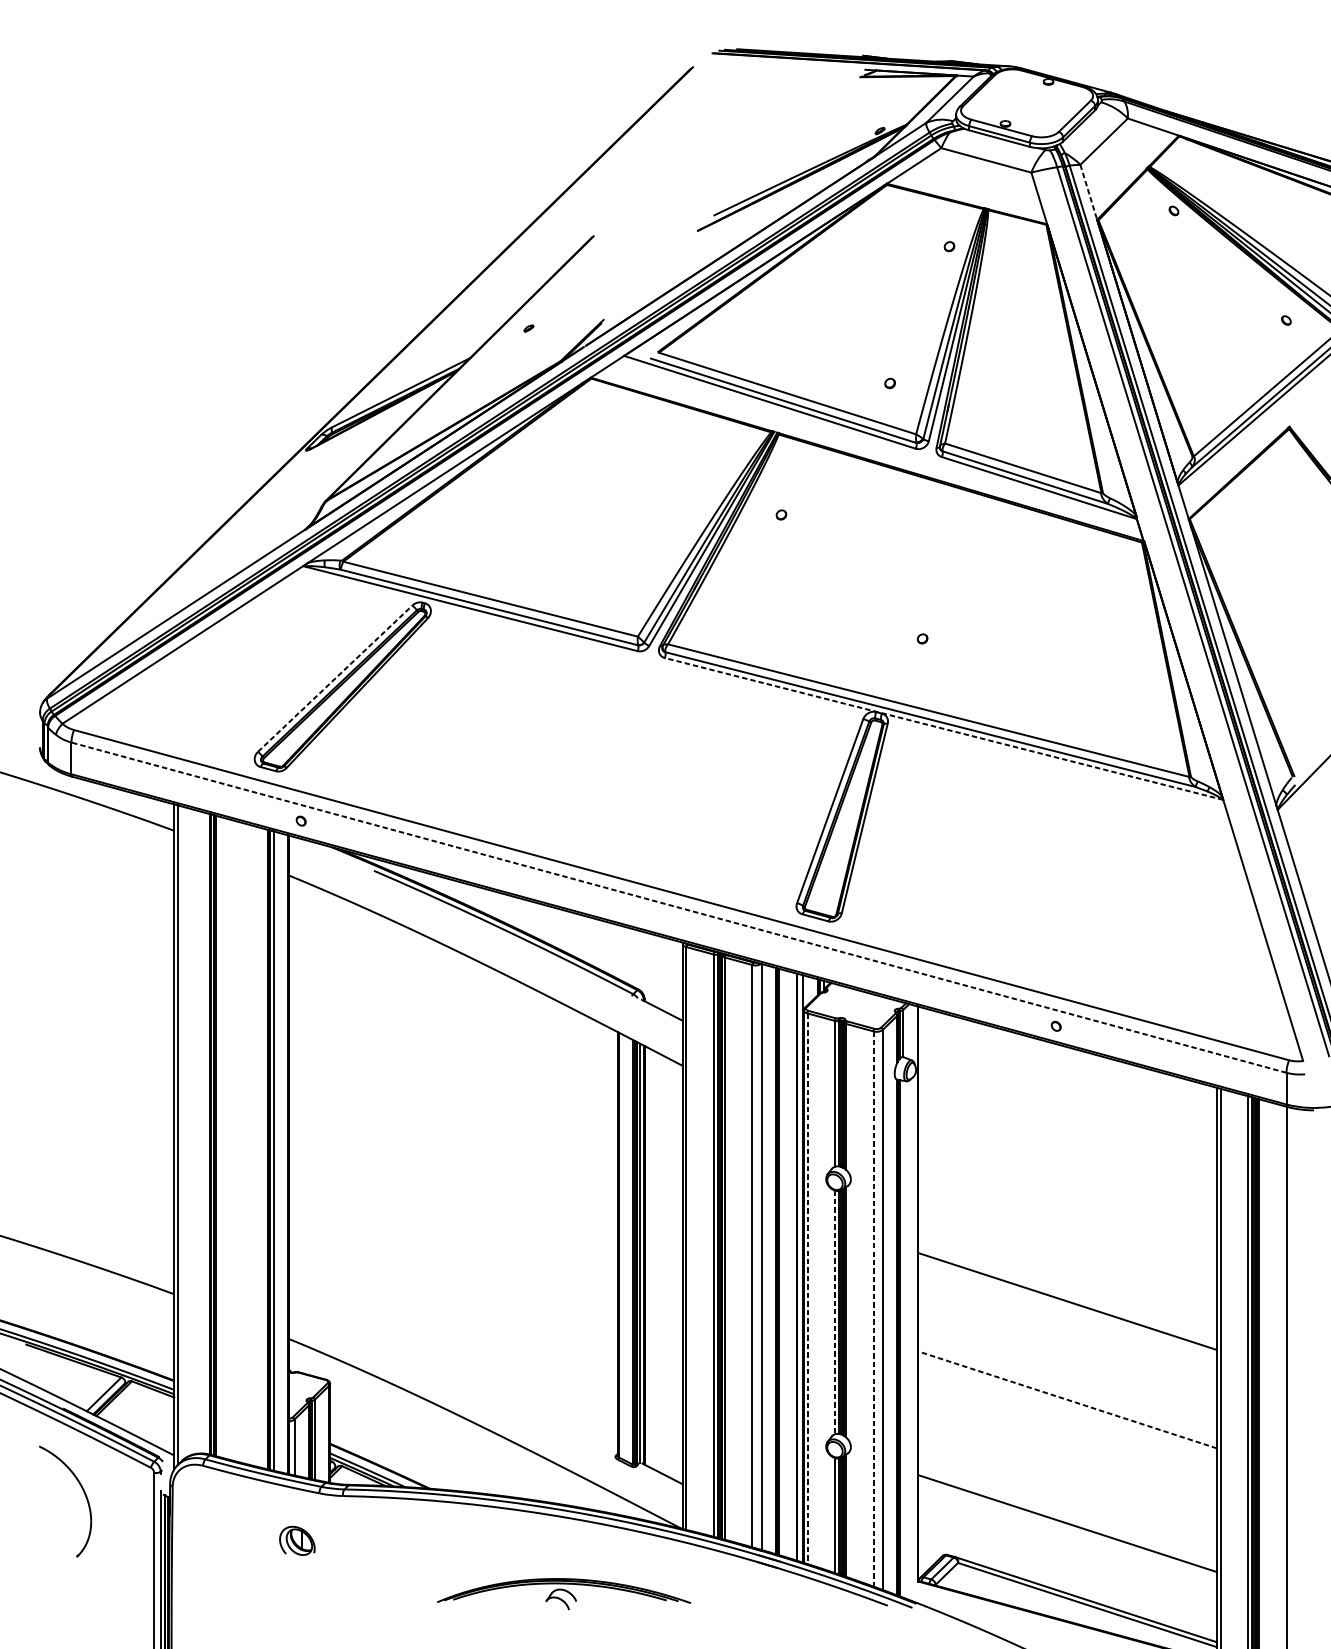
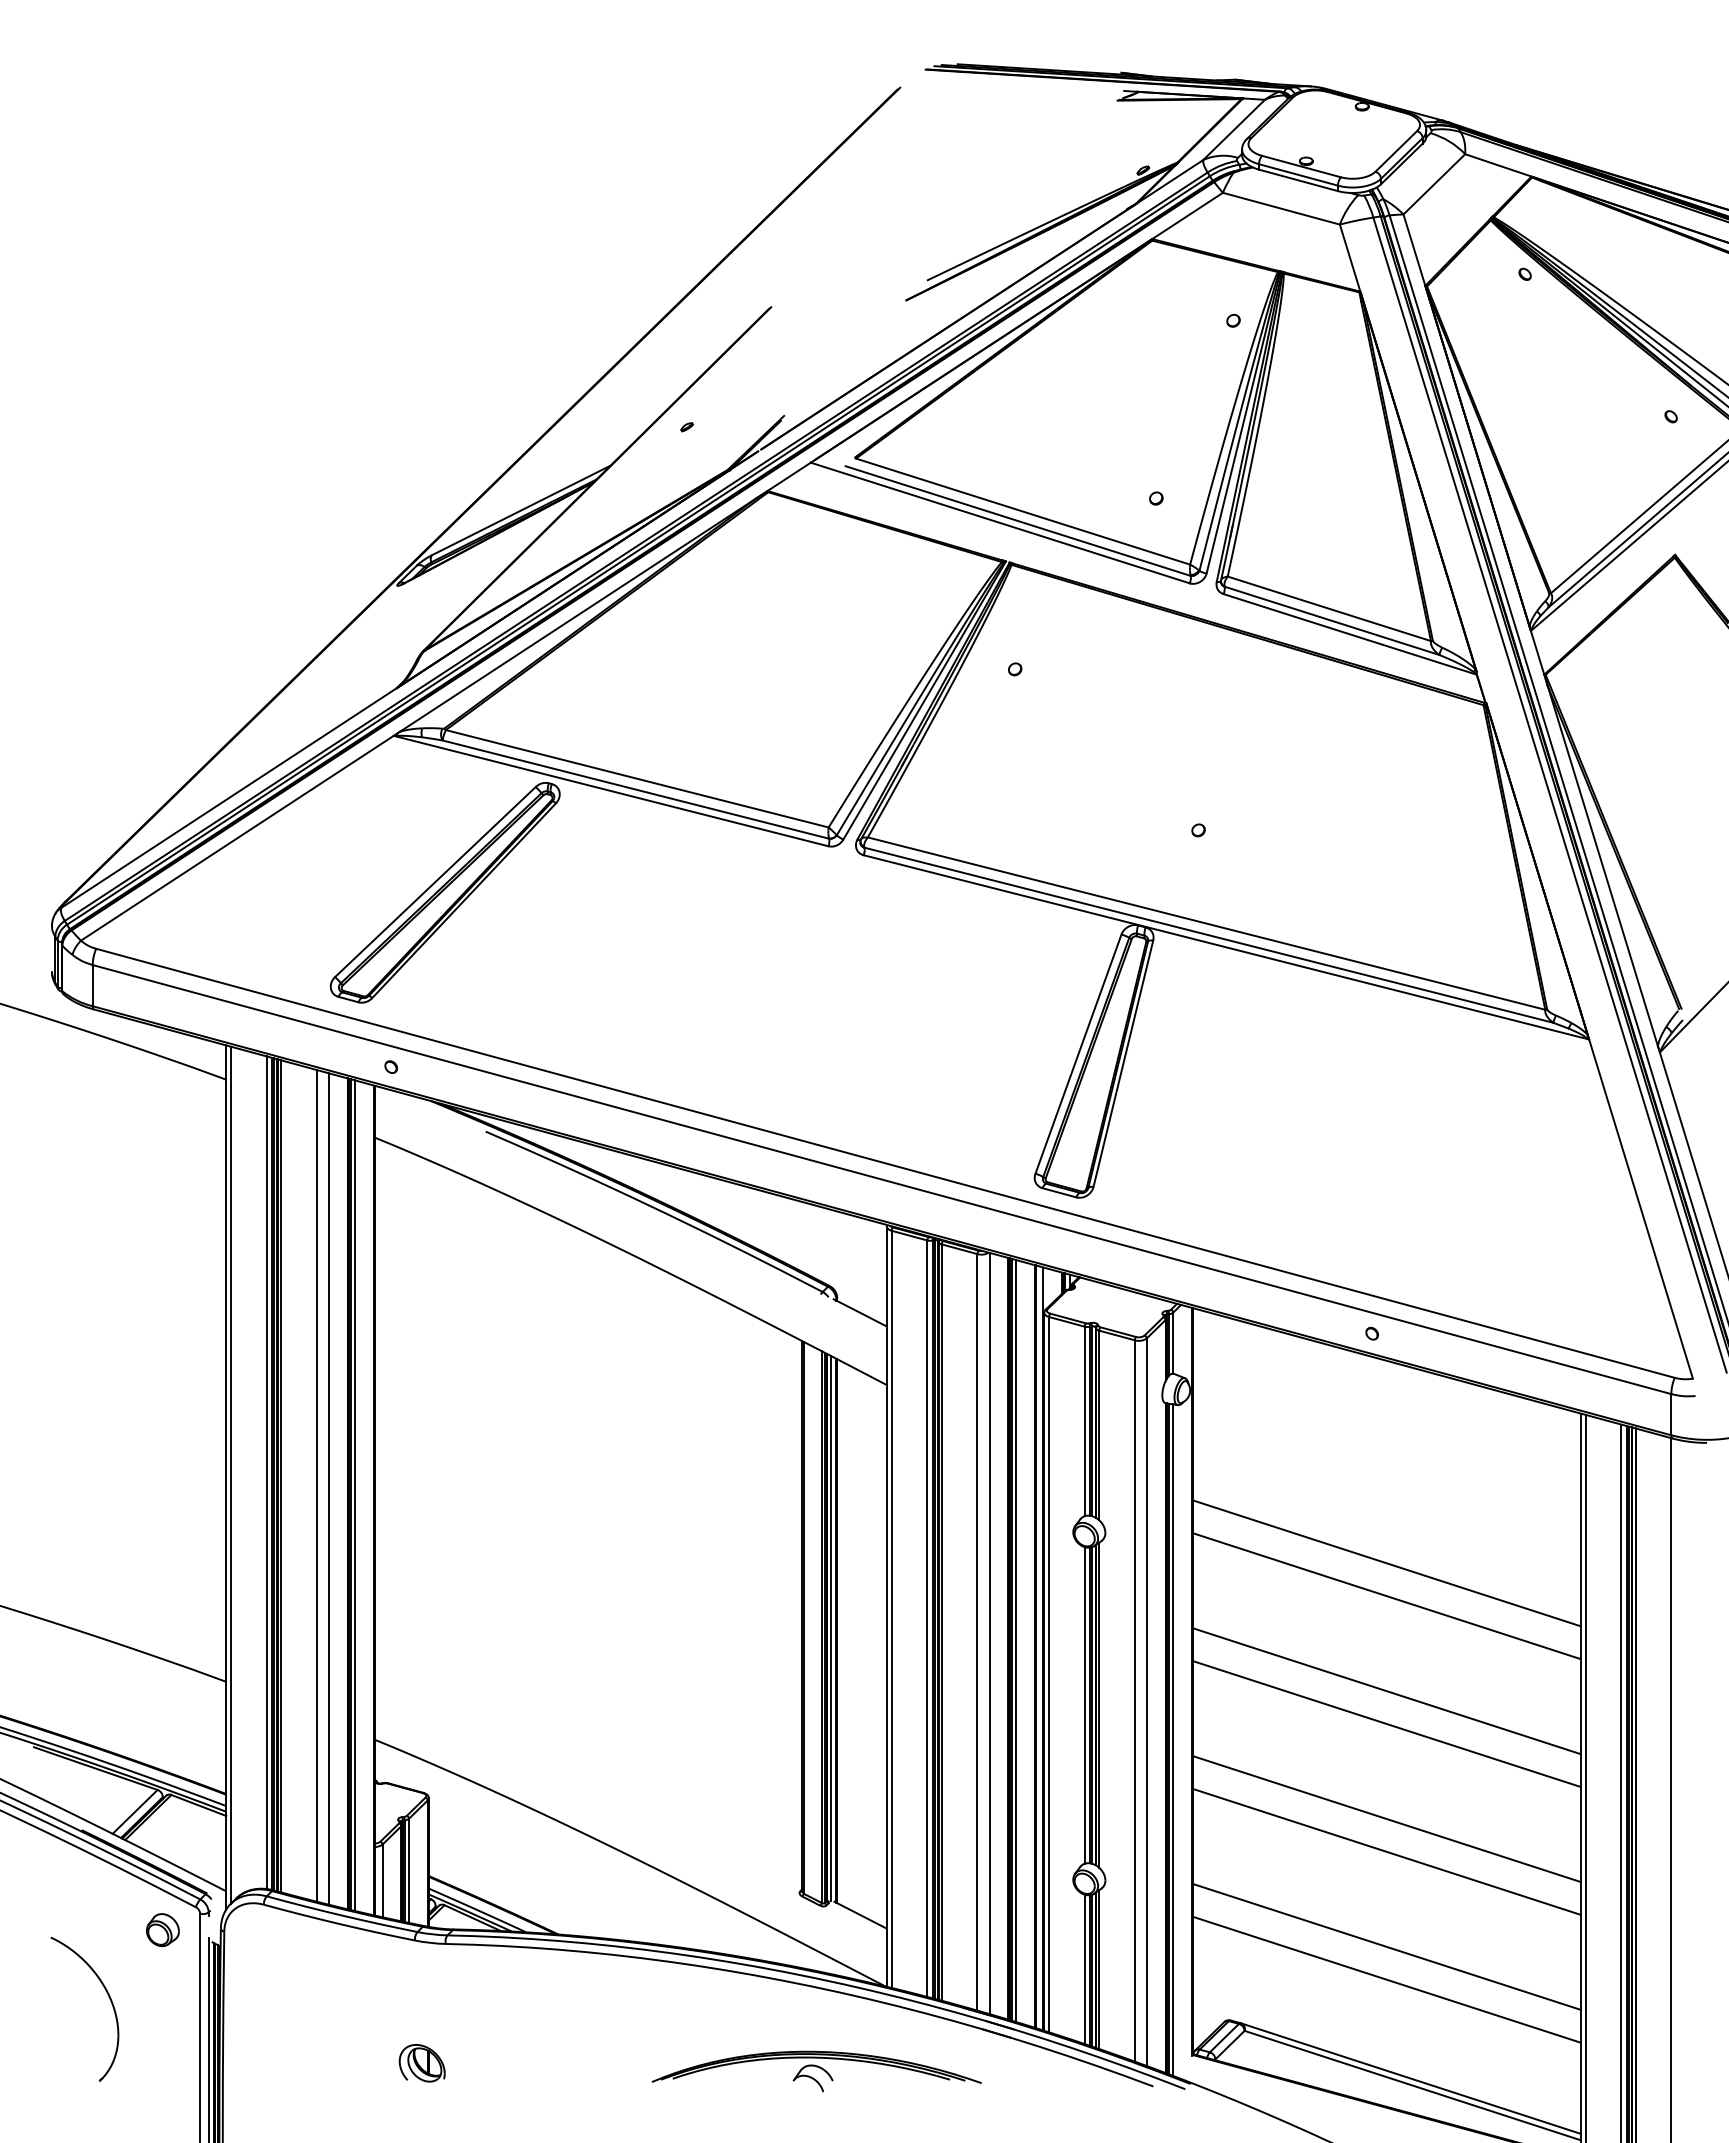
line: (1088, 192) -> (1414, 250), dashed -> solid
line: (335, 678) -> (435, 881), dashed -> solid
line: (943, 729) -> (1225, 947), dashed -> solid
line: (679, 907) -> (882, 1179), dashed -> solid
line: (205, 1133) -> (266, 1472), added
line: (243, 1143) -> (316, 1485), added
line: (252, 1145) -> (328, 1488), added
line: (1067, 1203) -> (1386, 1563), added
line: (1067, 1228) -> (1386, 1596), added
line: (781, 1262) -> (1015, 1640), added
line: (807, 1288) -> (1049, 1674), dashed -> solid
line: (873, 1308) -> (1134, 1700), dashed -> solid
line: (834, 1312) -> (1084, 1705), dashed -> solid
line: (1067, 1327) -> (1386, 1724), added
line: (903, 1338) -> (1173, 1739), added
line: (1068, 1400) -> (1387, 1819), dashed -> solid
line: (1067, 1424) -> (1386, 1851), added
part: (125, 1485) -> (162, 1930), added
part: (83, 1492) -> (108, 1997), moved
line: (1067, 1497) -> (1386, 1946), added
part: (296, 1541) -> (421, 2063), moved
part: (563, 1594) -> (816, 2071), moved

